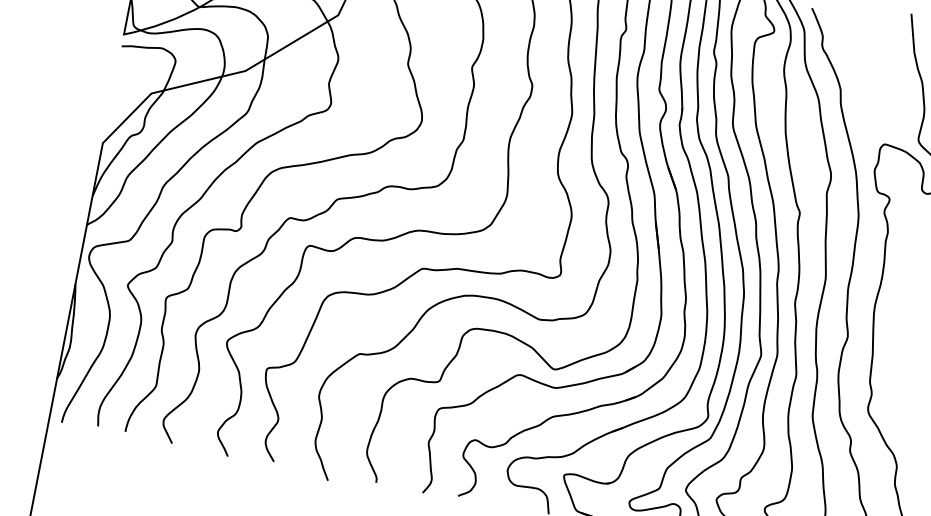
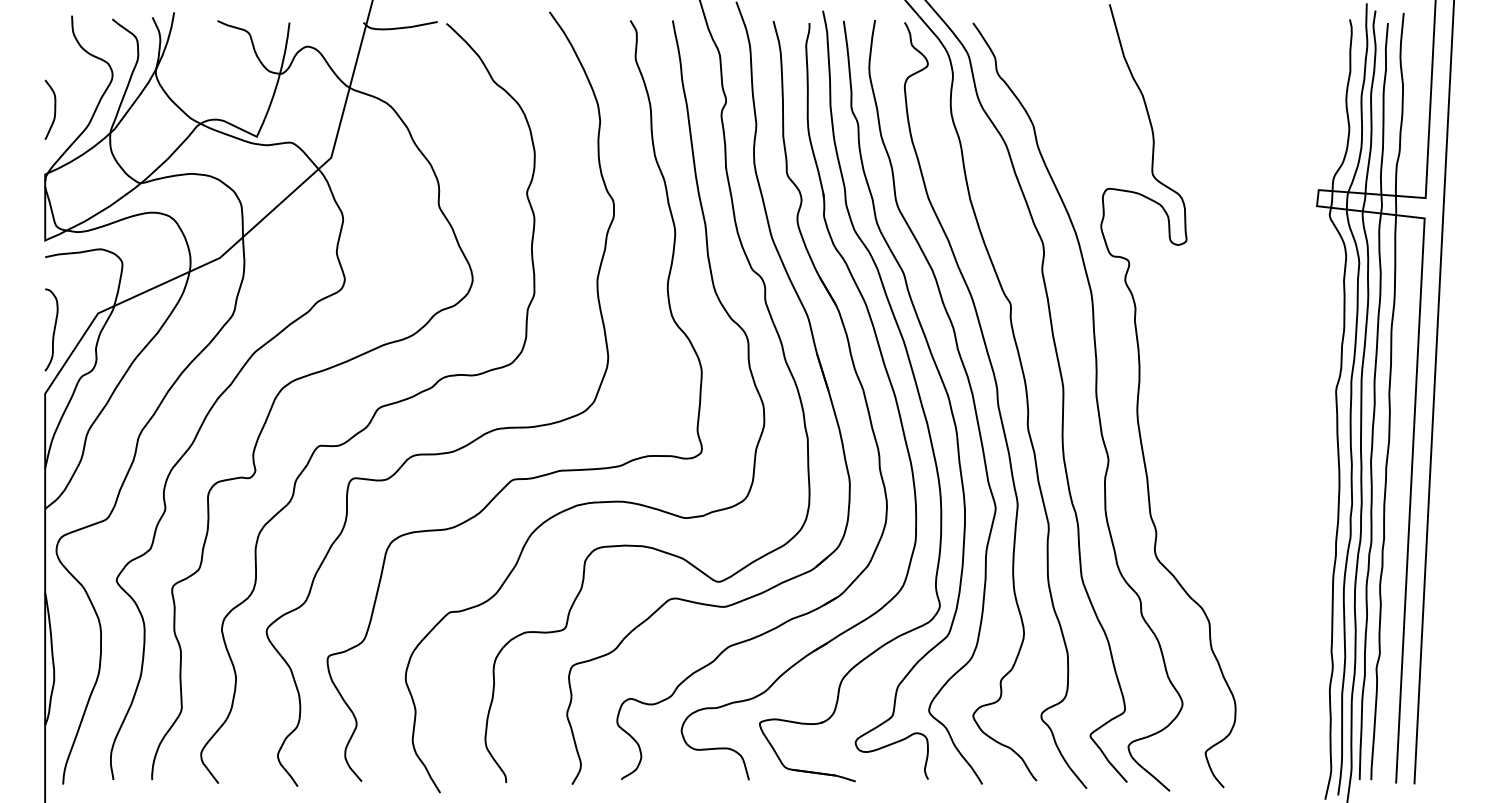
curve: (117, 98) -> (53, 329), added

